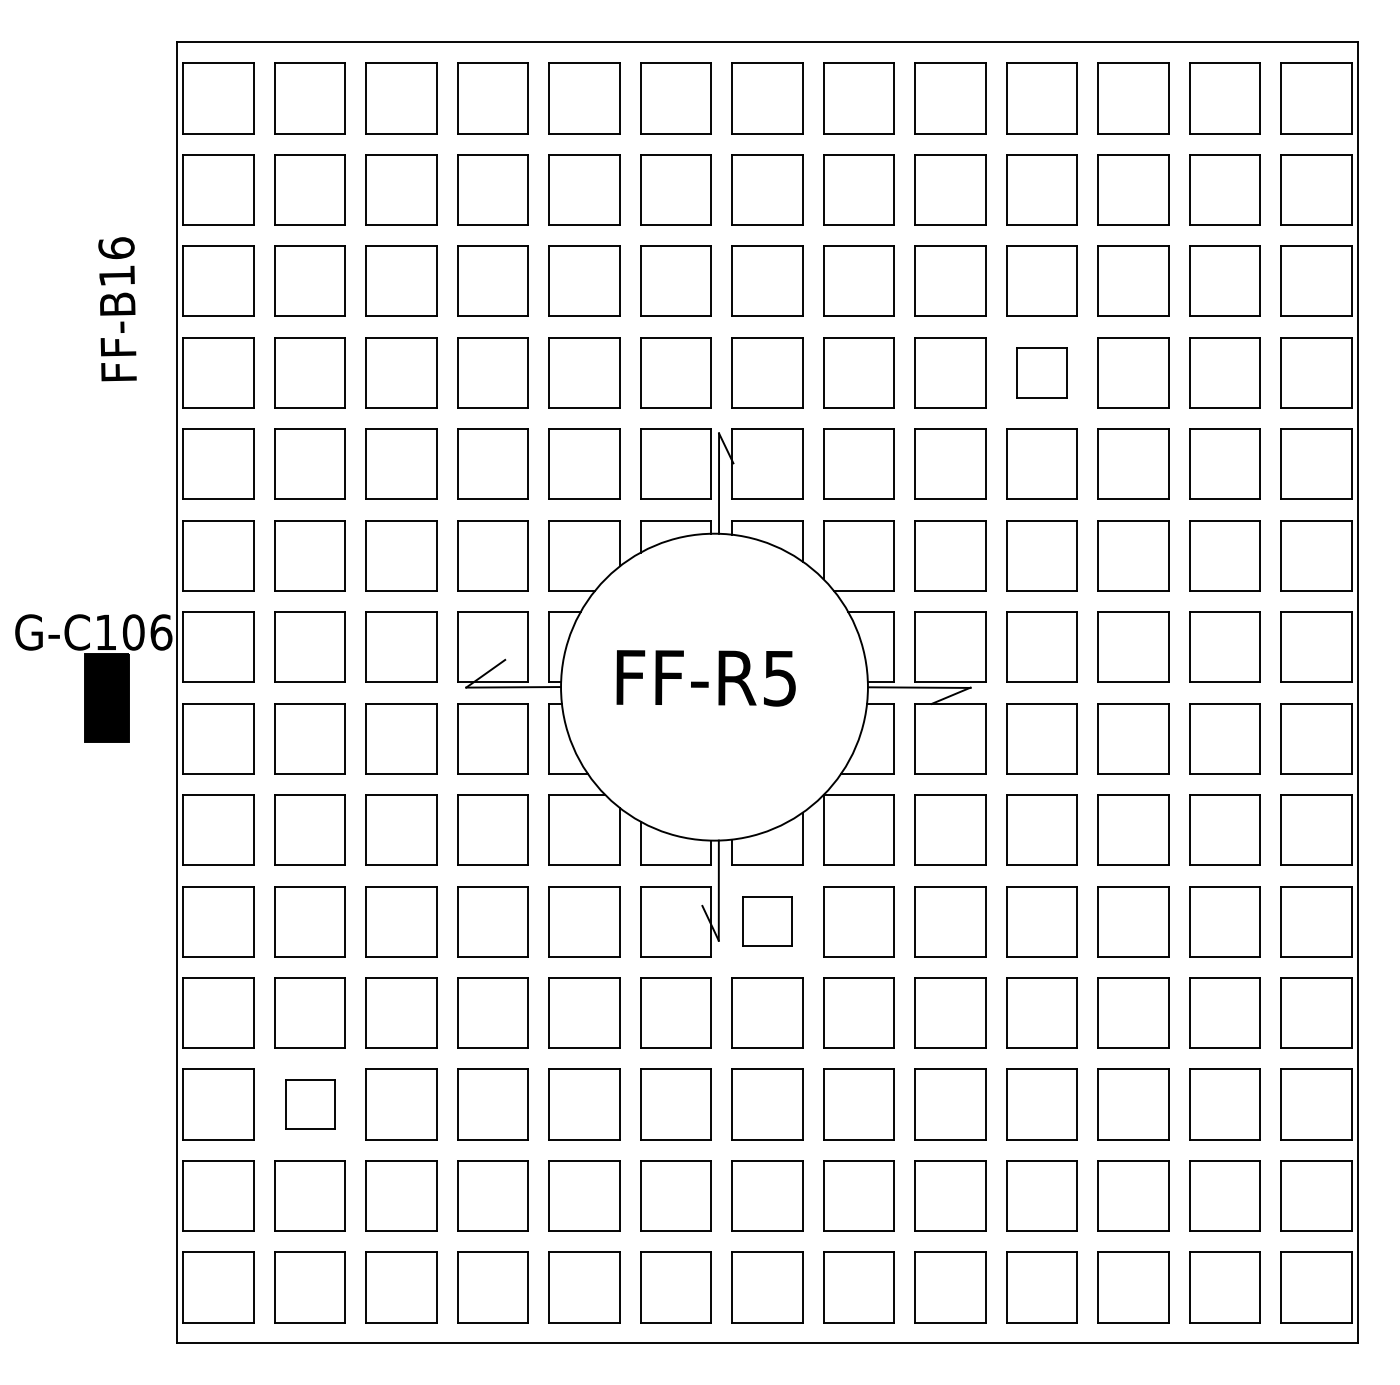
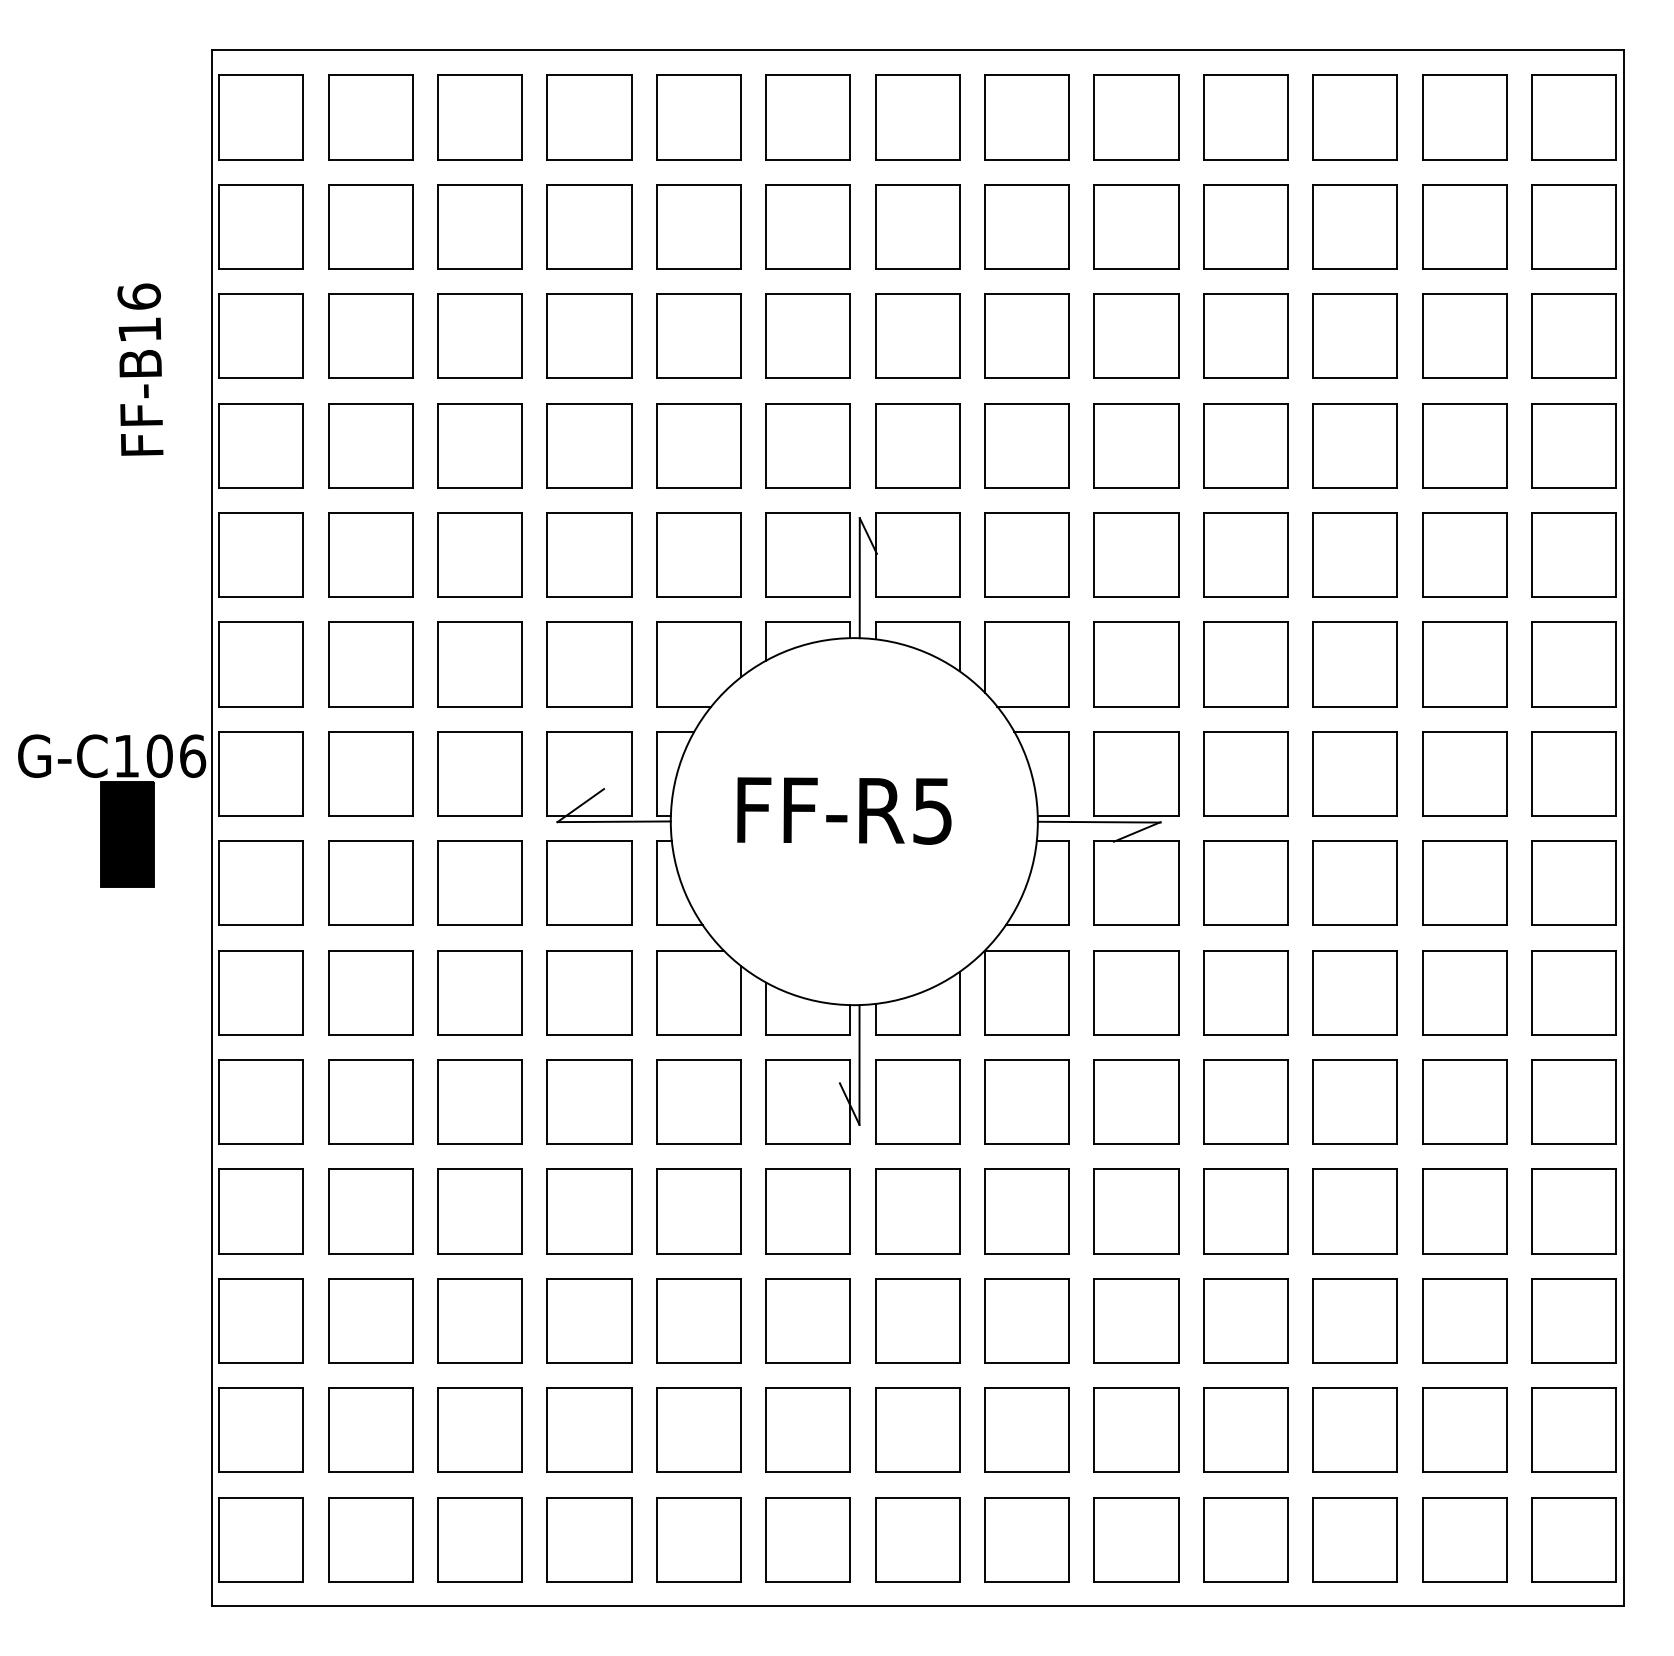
part: (1041, 372) -> (1245, 445), size x1.43
part: (767, 921) -> (917, 1101), size x1.43
part: (309, 1104) -> (370, 1320), size x1.43

